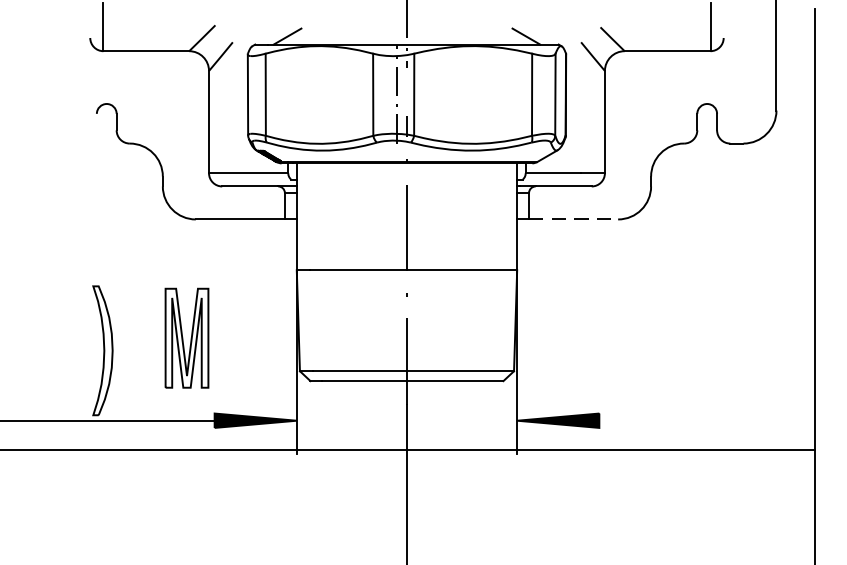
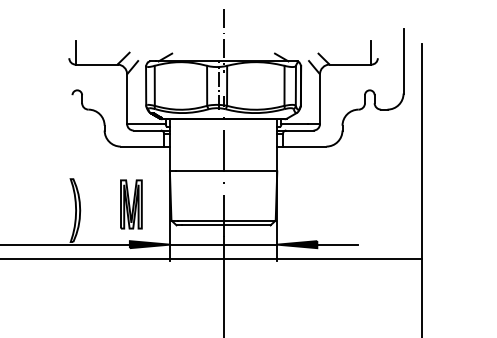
line: (573, 219) -> (304, 146), dashed -> solid
part: (187, 338) -> (131, 204), moved
line: (406, 420) -> (223, 244), added
line: (640, 420) -> (337, 244), added

